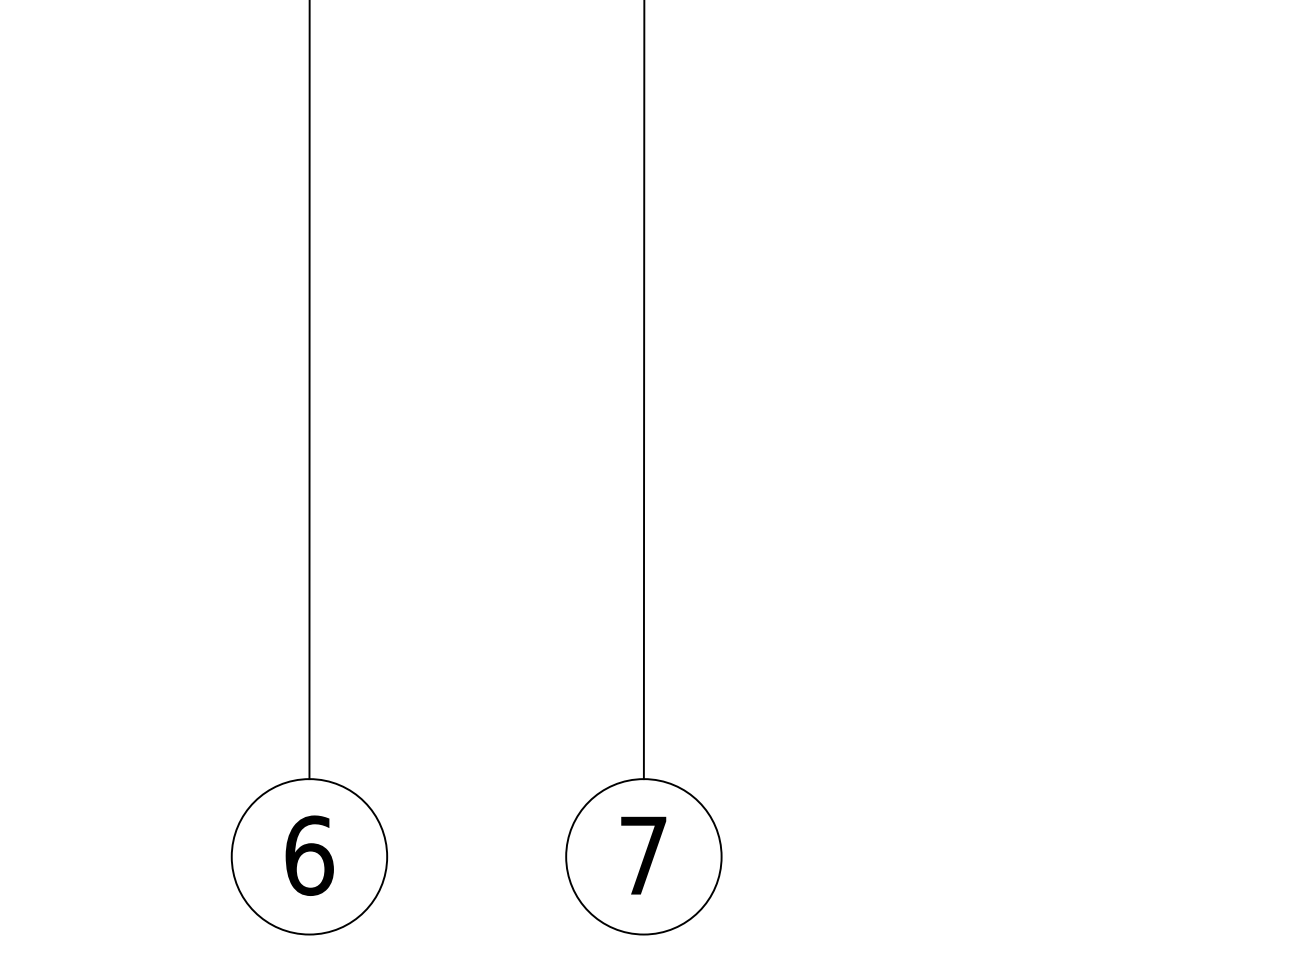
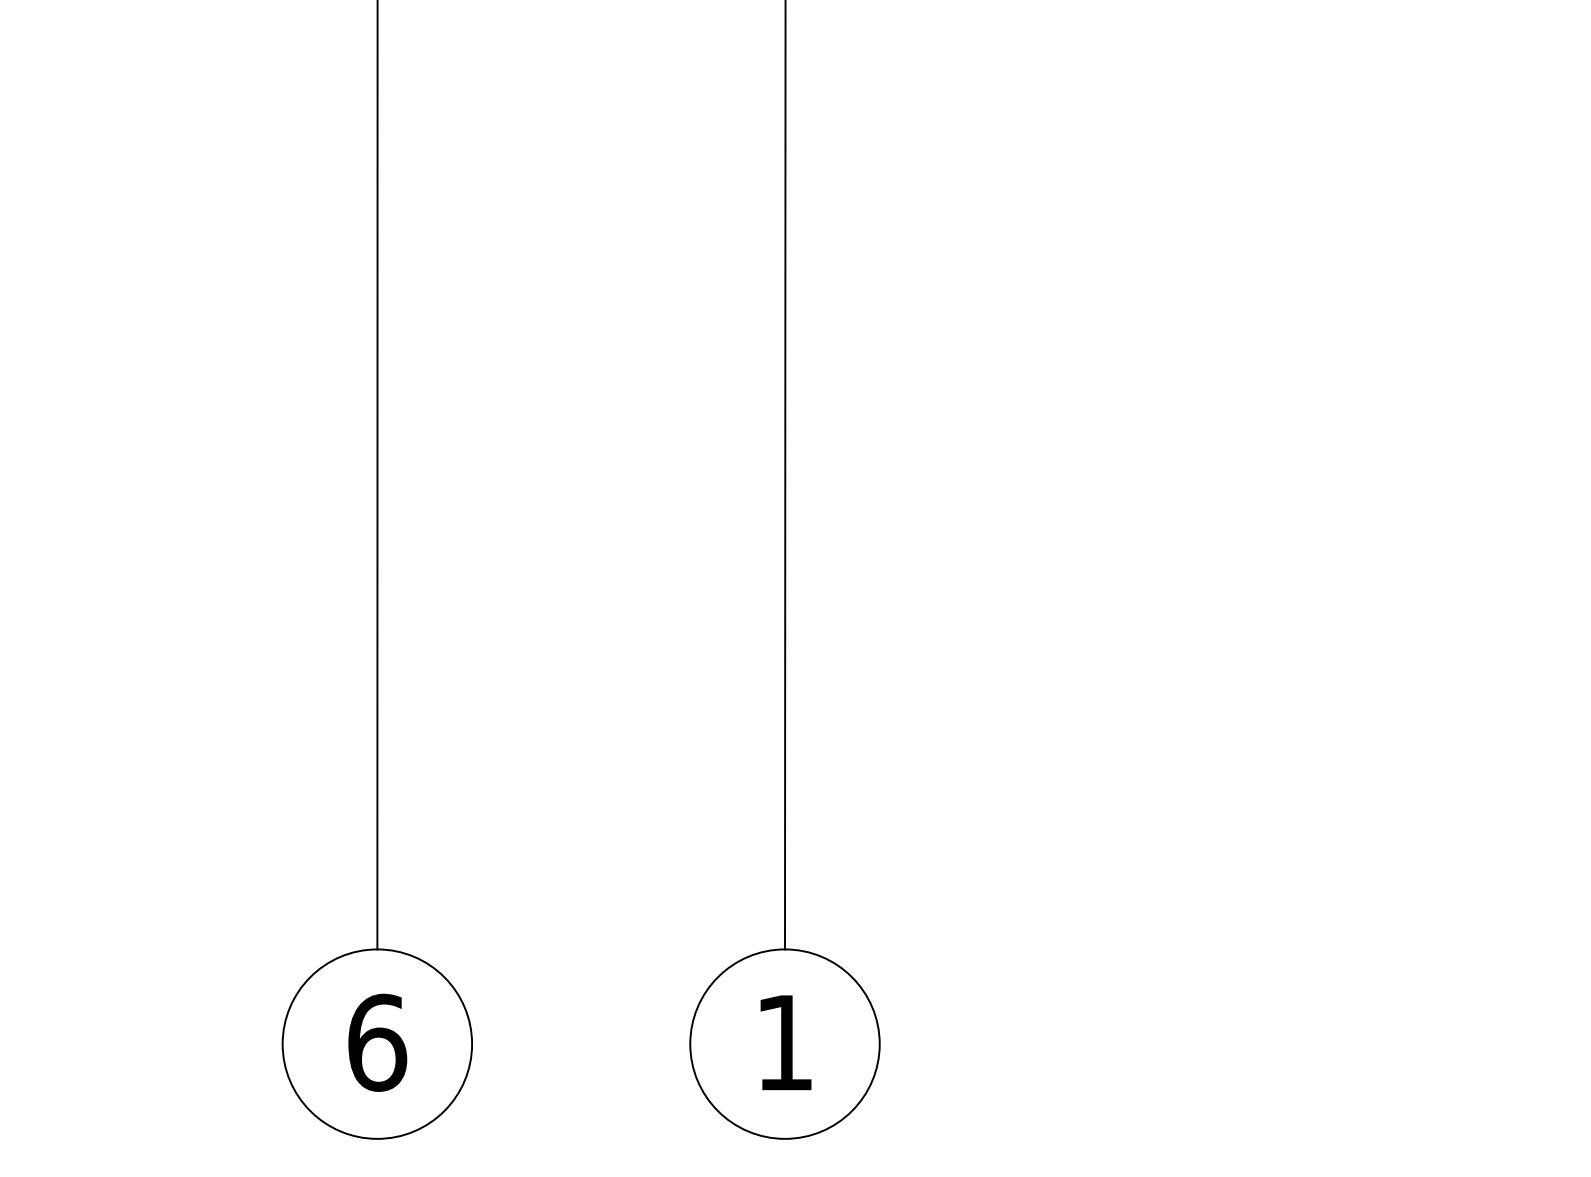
text: (643, 855) -> (784, 1042), 7 -> 1

